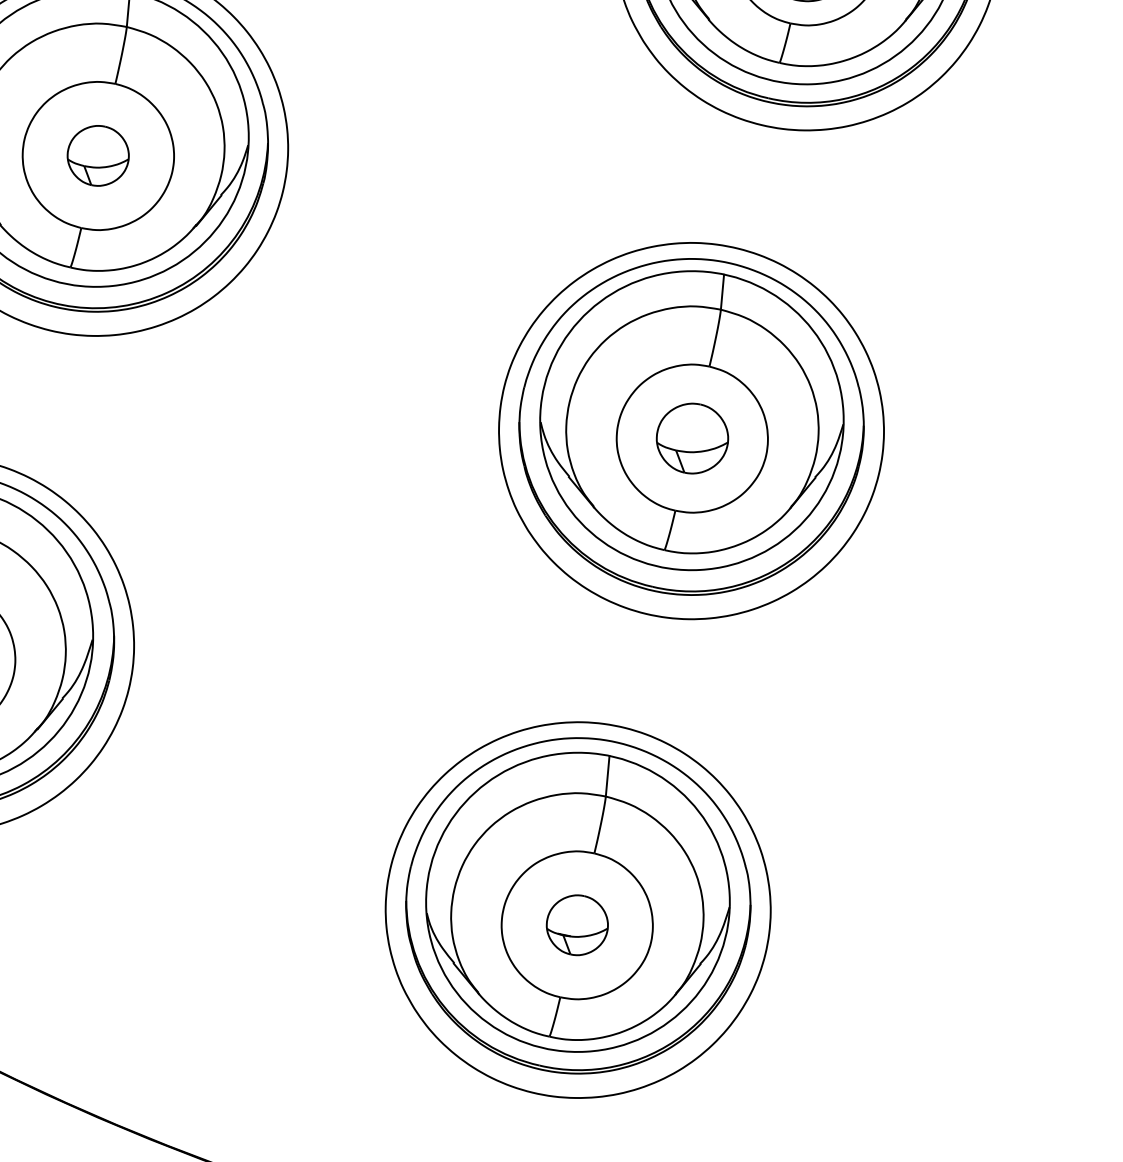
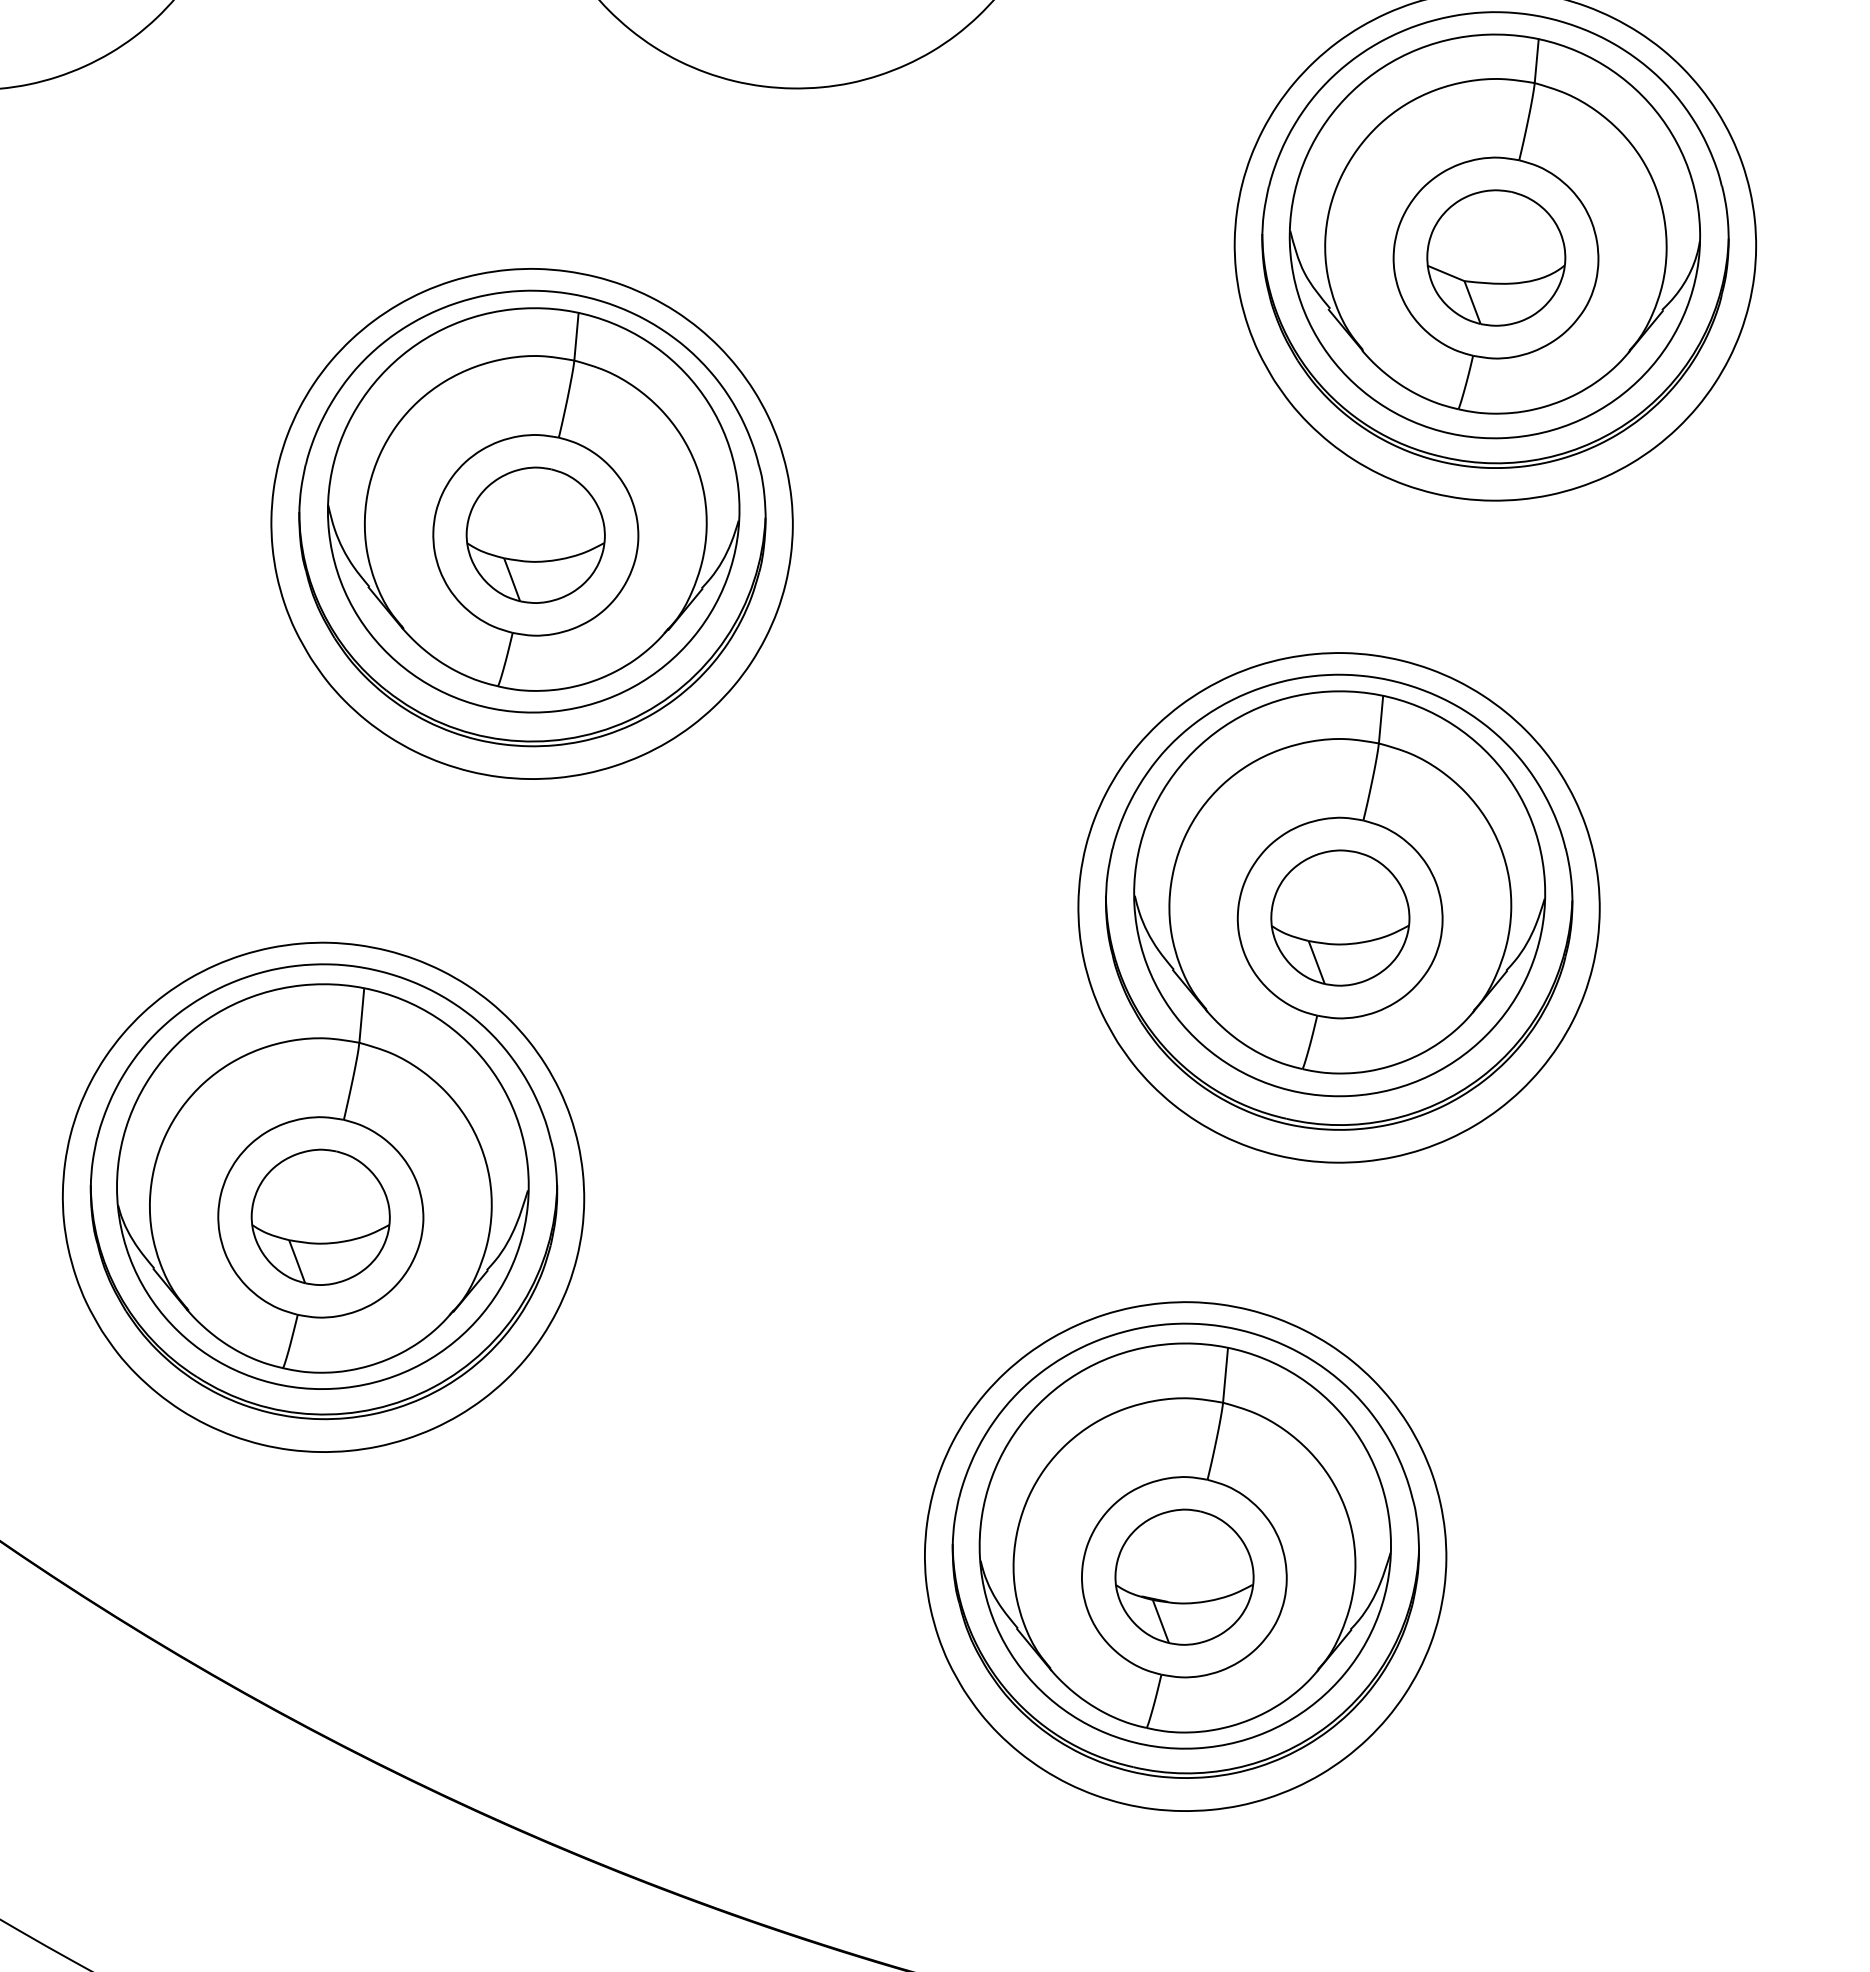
part: (98, 155) -> (535, 534), size x1.67
part: (692, 438) -> (1340, 917), size x1.43
part: (577, 924) -> (1184, 1576), size x1.67

